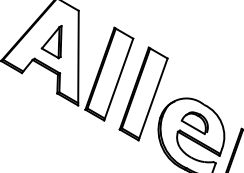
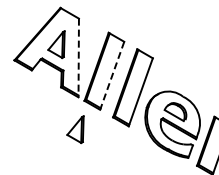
line: (78, 58) -> (78, 58), solid -> dashed
line: (119, 80) -> (112, 76), solid -> dashed
part: (74, 144) -> (75, 129), added

